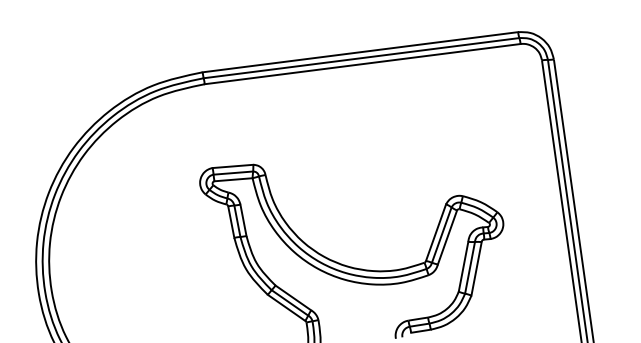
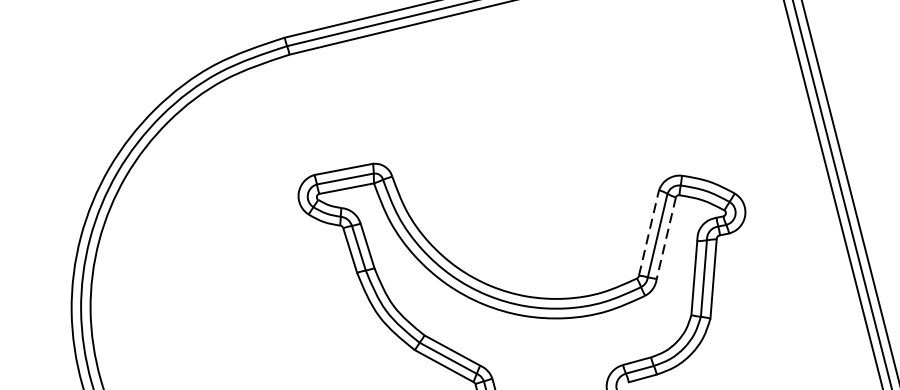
line: (436, 232) -> (649, 232), solid -> dashed
line: (447, 237) -> (666, 238), solid -> dashed

